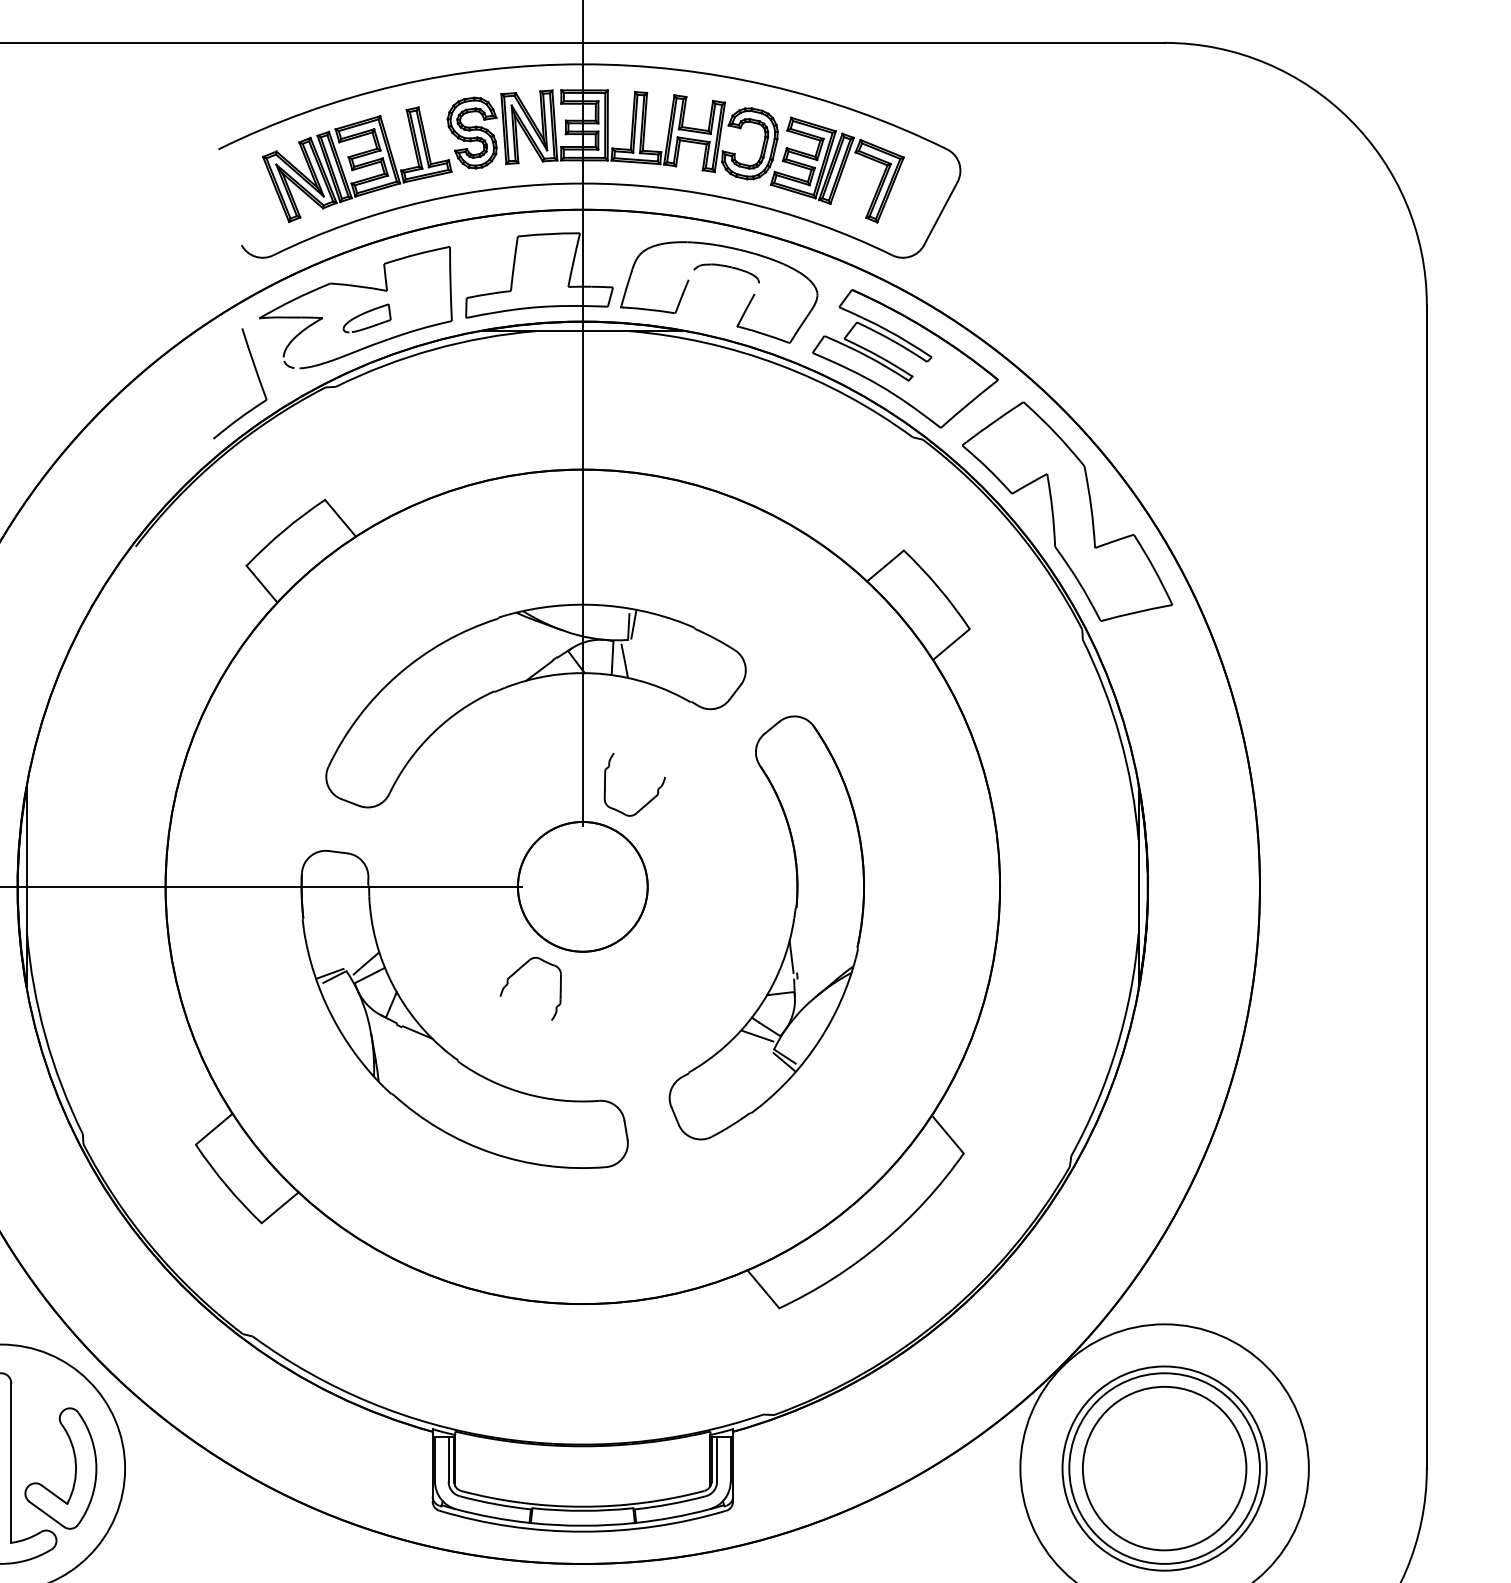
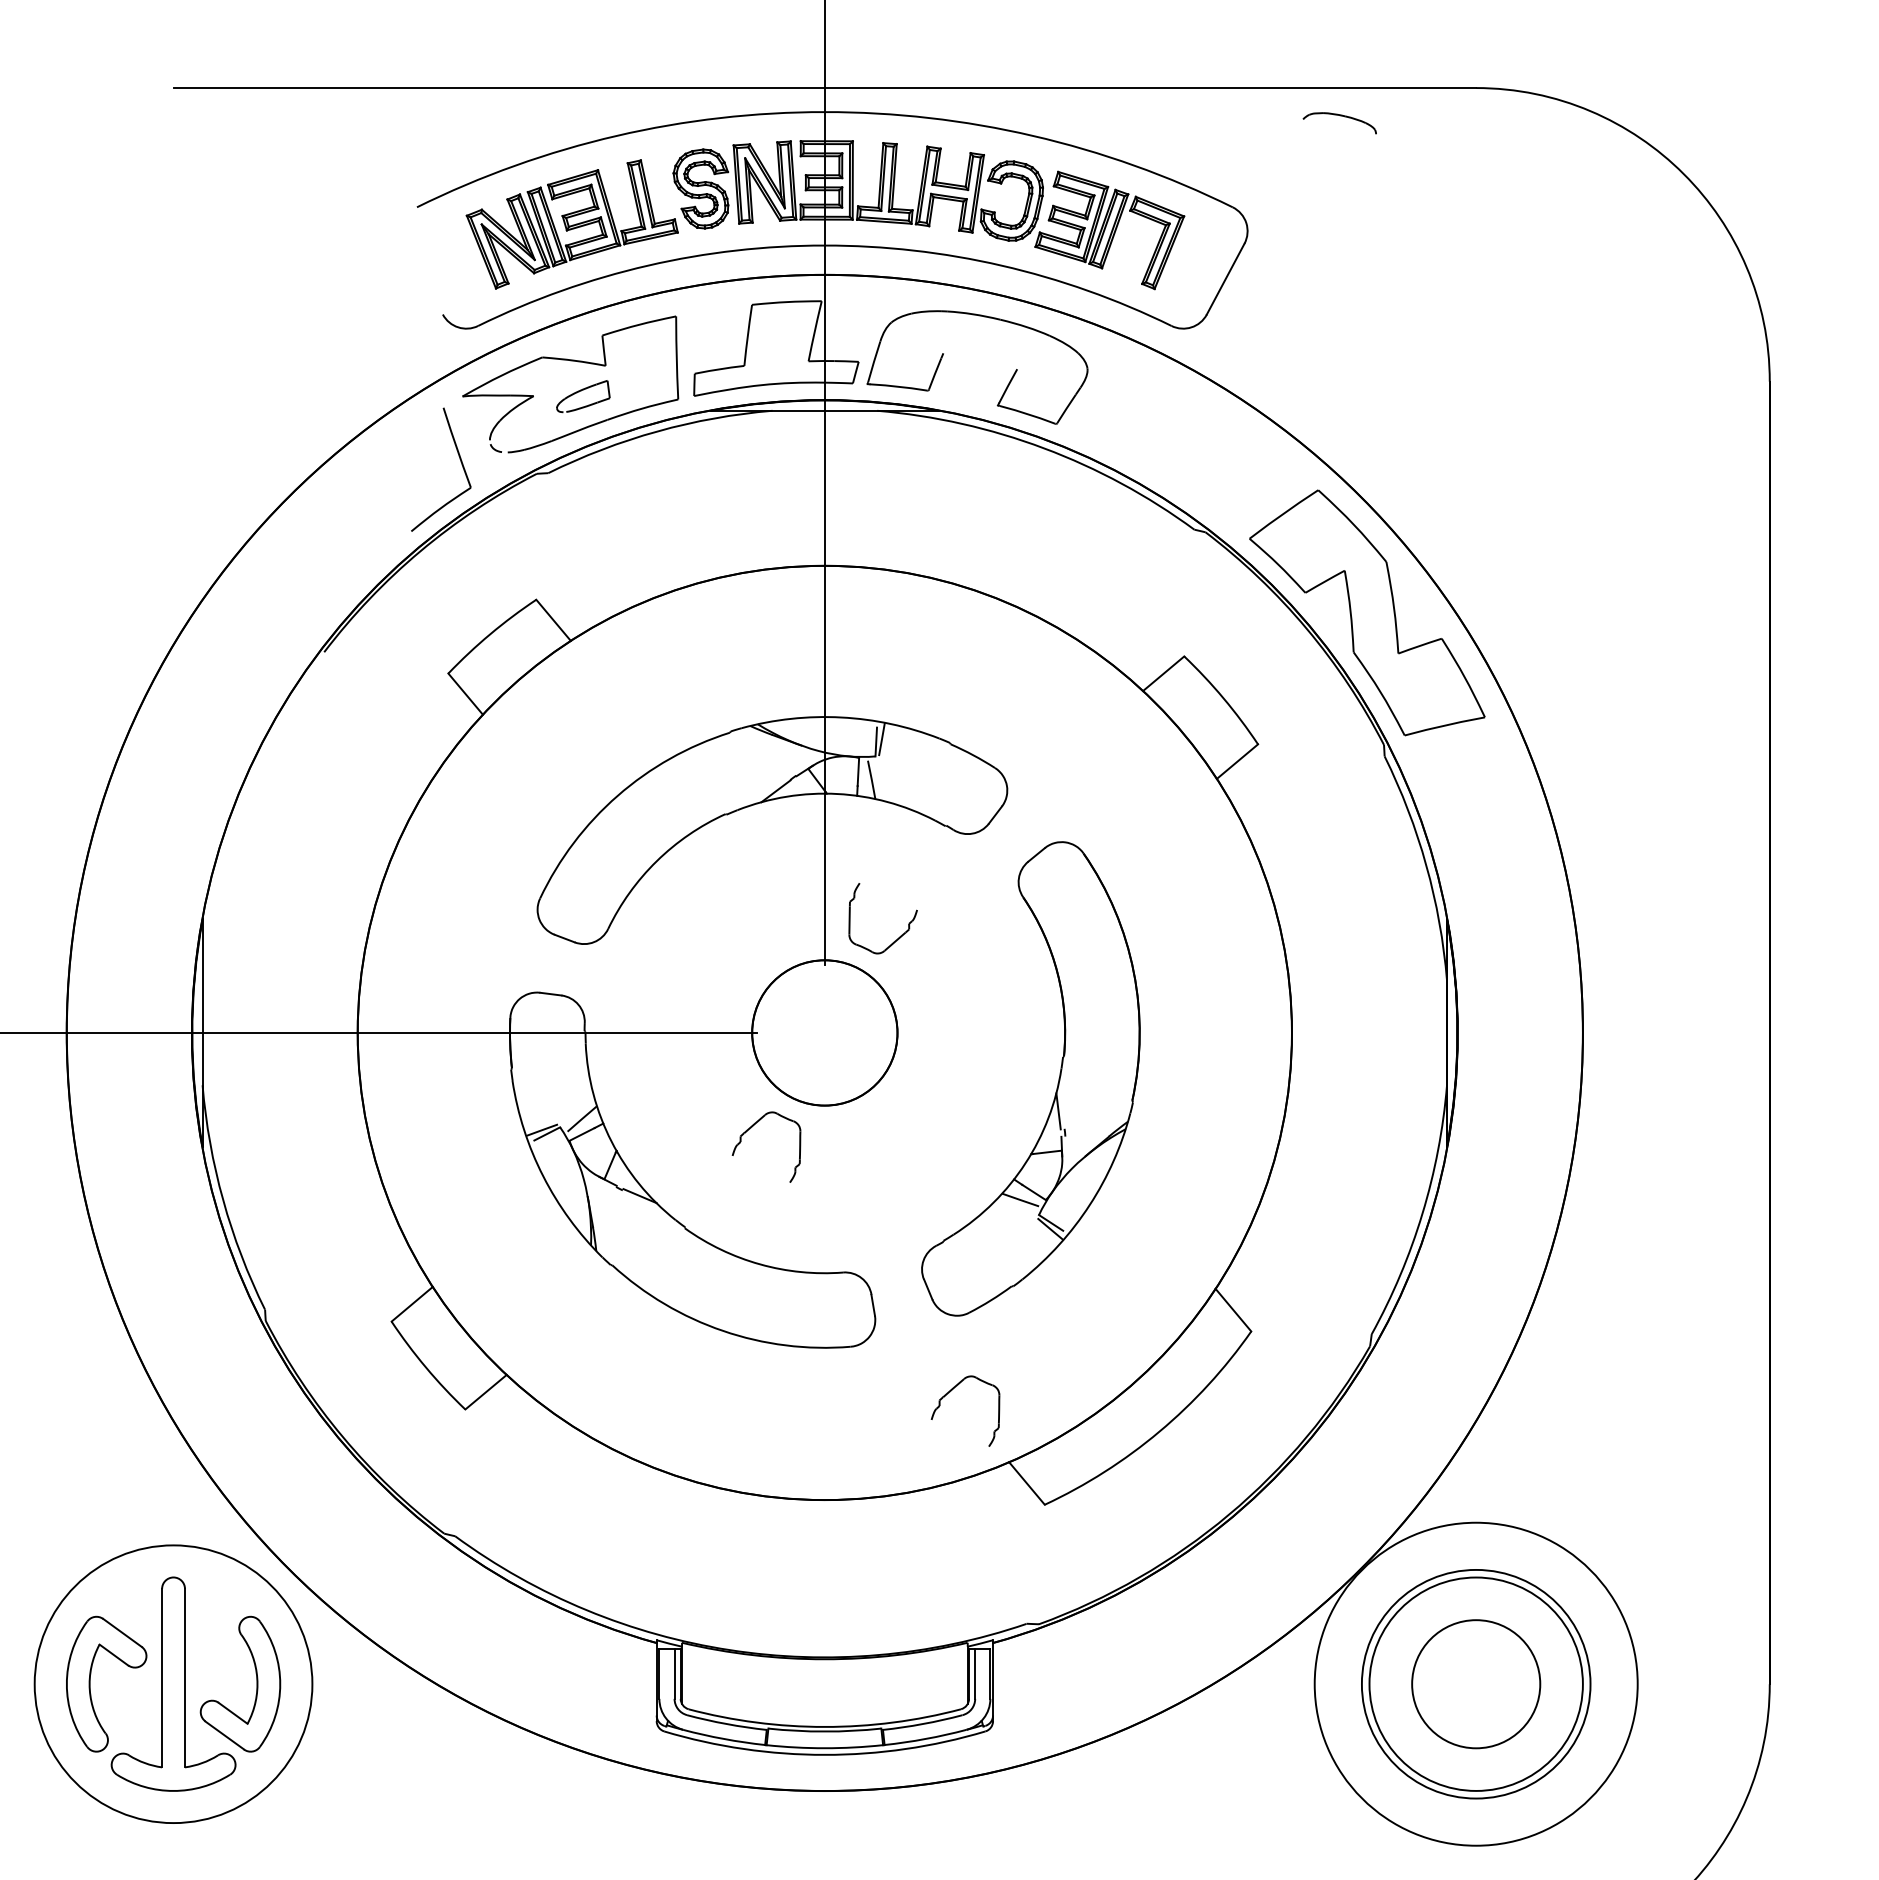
part: (727, 267) -> (1340, 116), moved
part: (904, 358) -> (1185, 441), removed
part: (695, 1208) -> (950, 1392), added
circle: (1164, 1467) -> (1475, 1683), size x0.7

